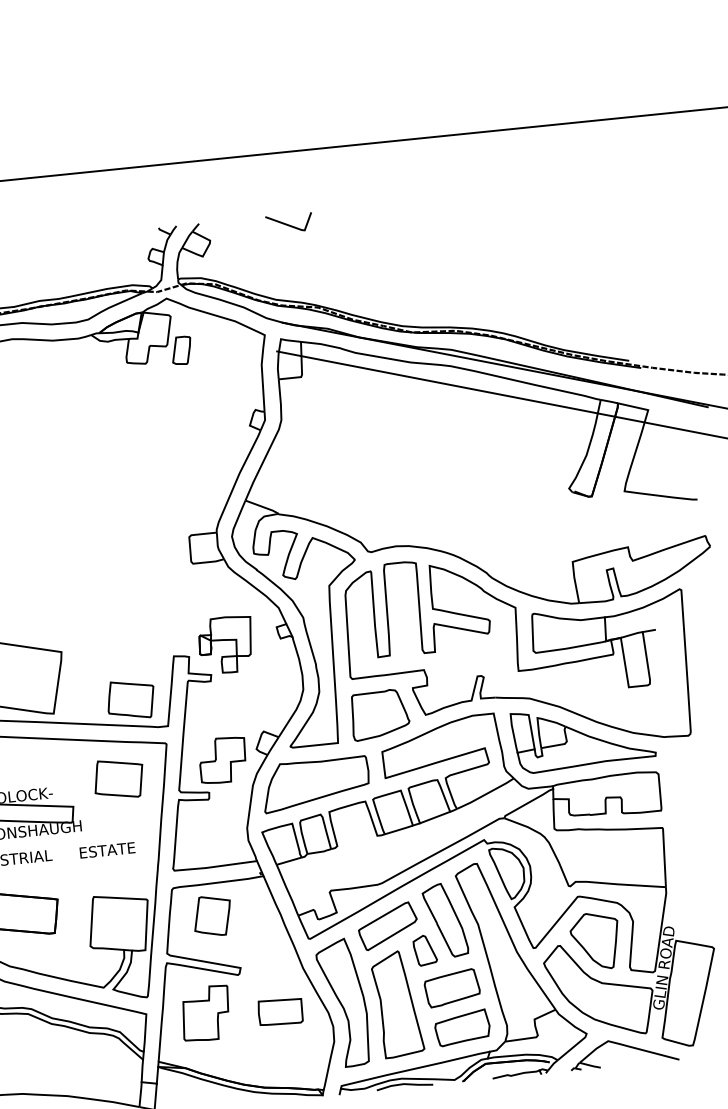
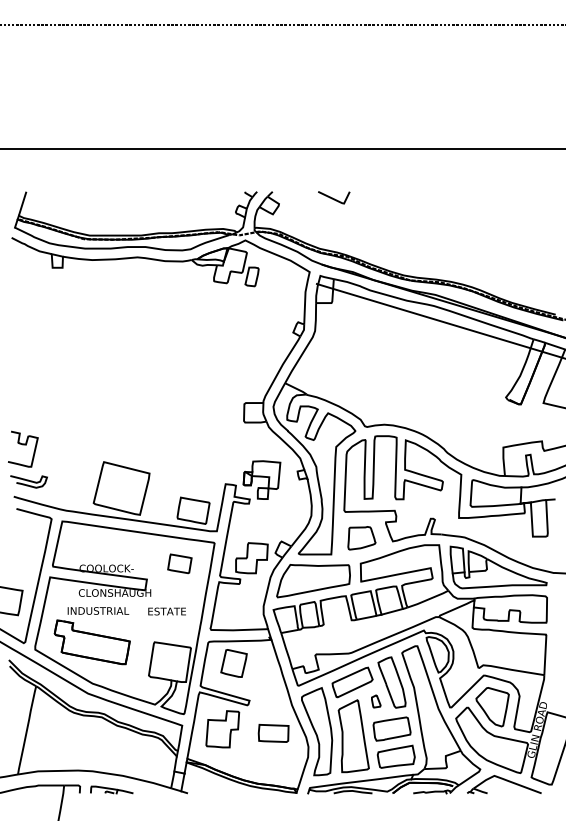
part: (379, 715) -> (361, 538), size x0.7
part: (118, 778) -> (179, 563), size x0.7
part: (425, 950) -> (376, 701), size x0.6

